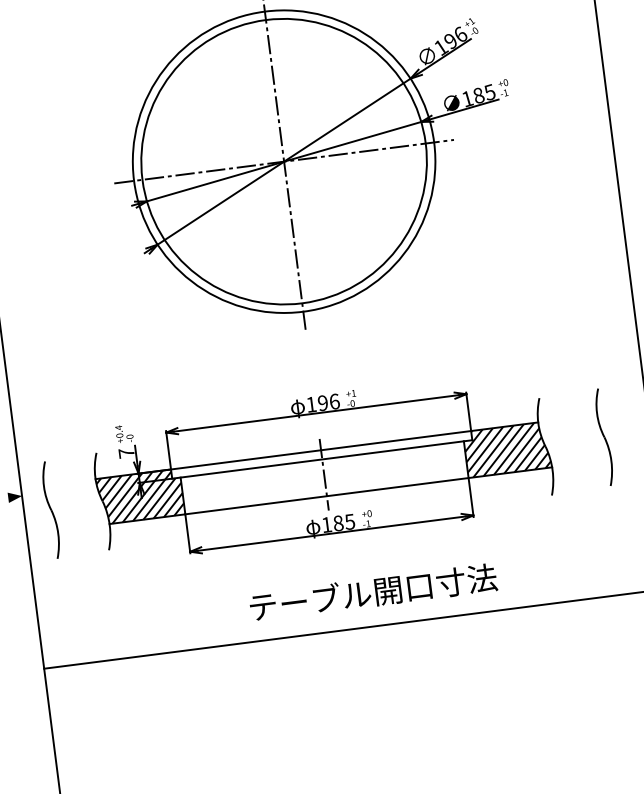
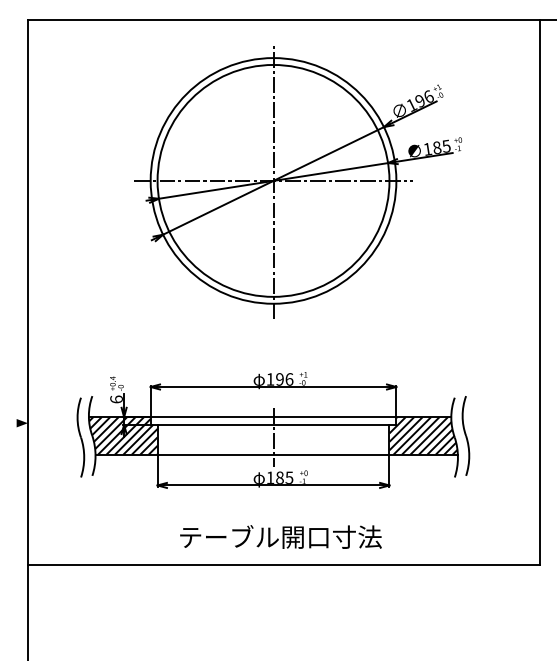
part: (603, 436) -> (465, 435), moved
text: (126, 453) -> (116, 399), 7 -> 6
part: (50, 510) -> (80, 437), moved
text: (372, 591) -> (280, 536), moved

